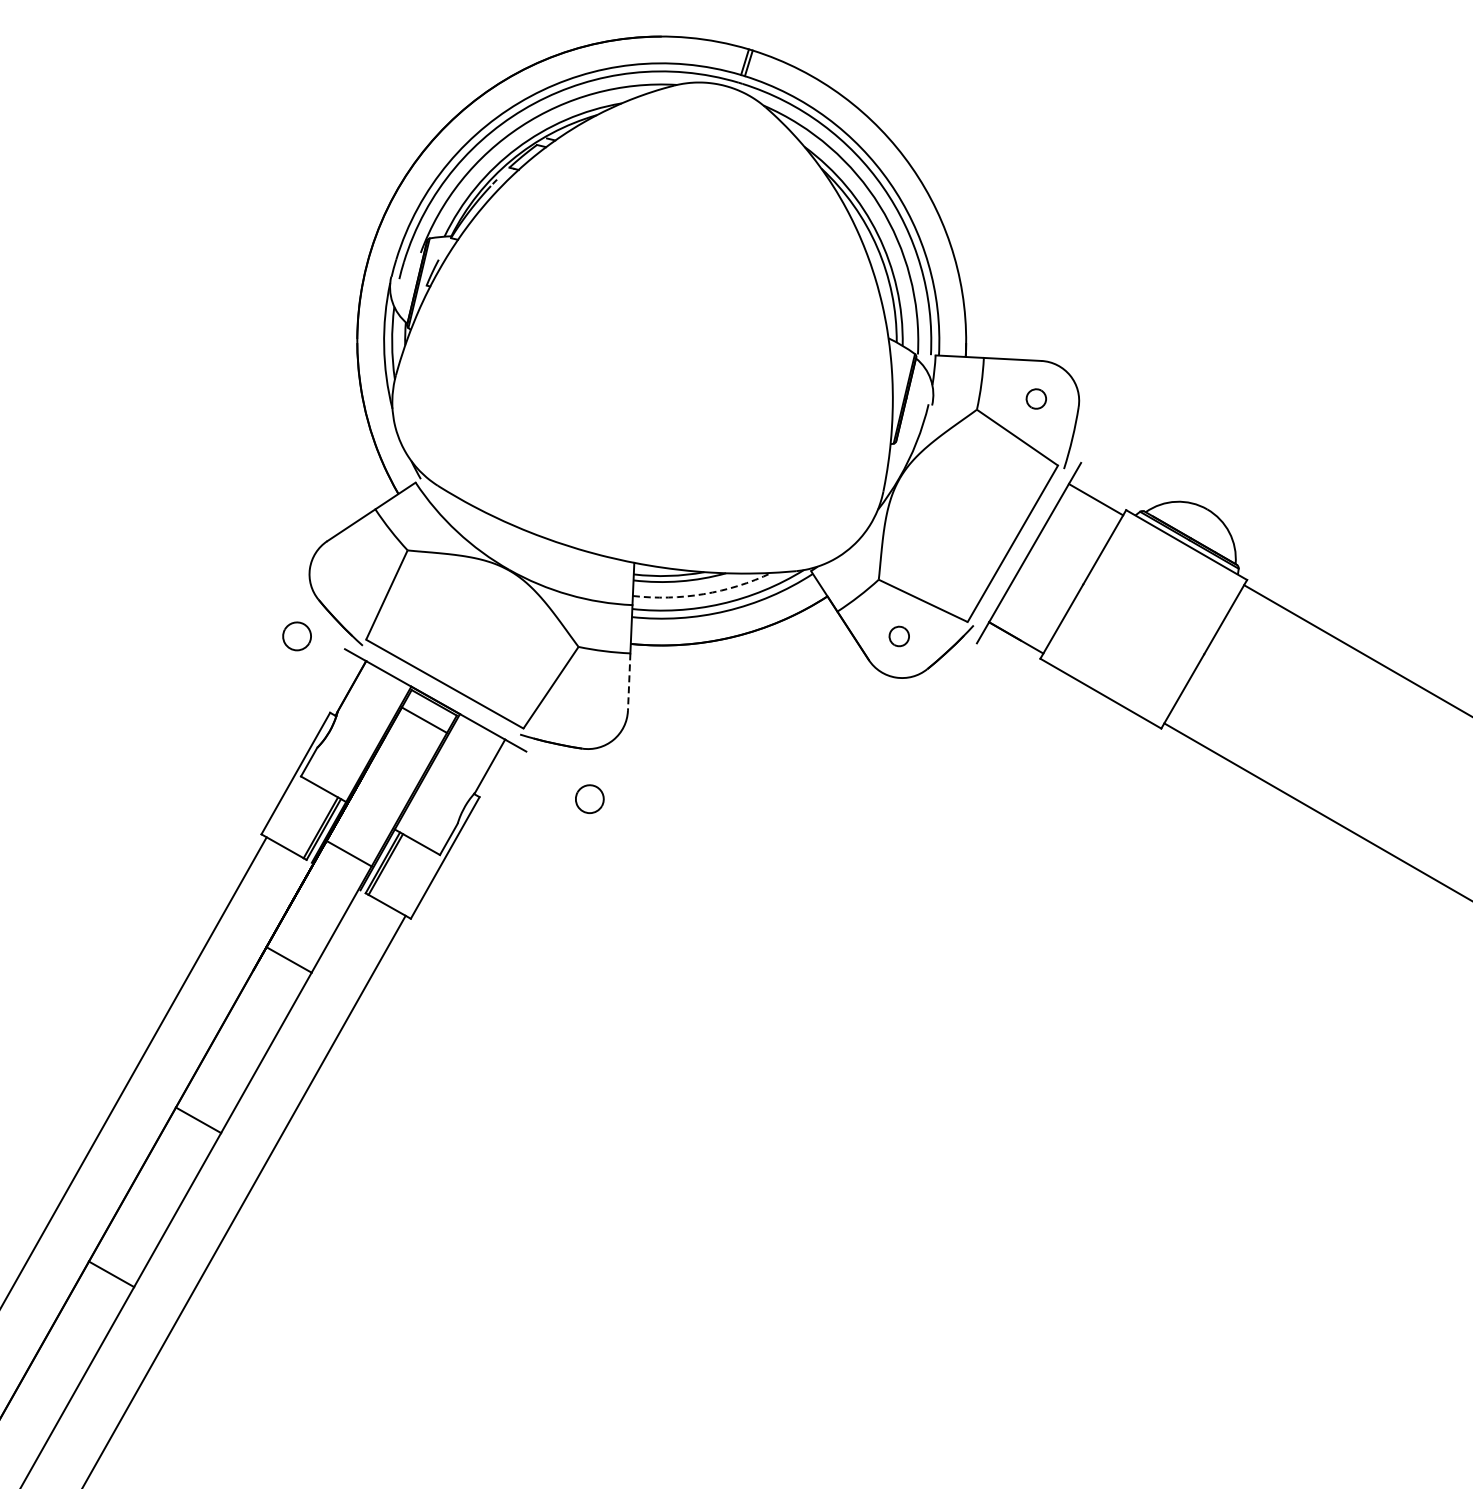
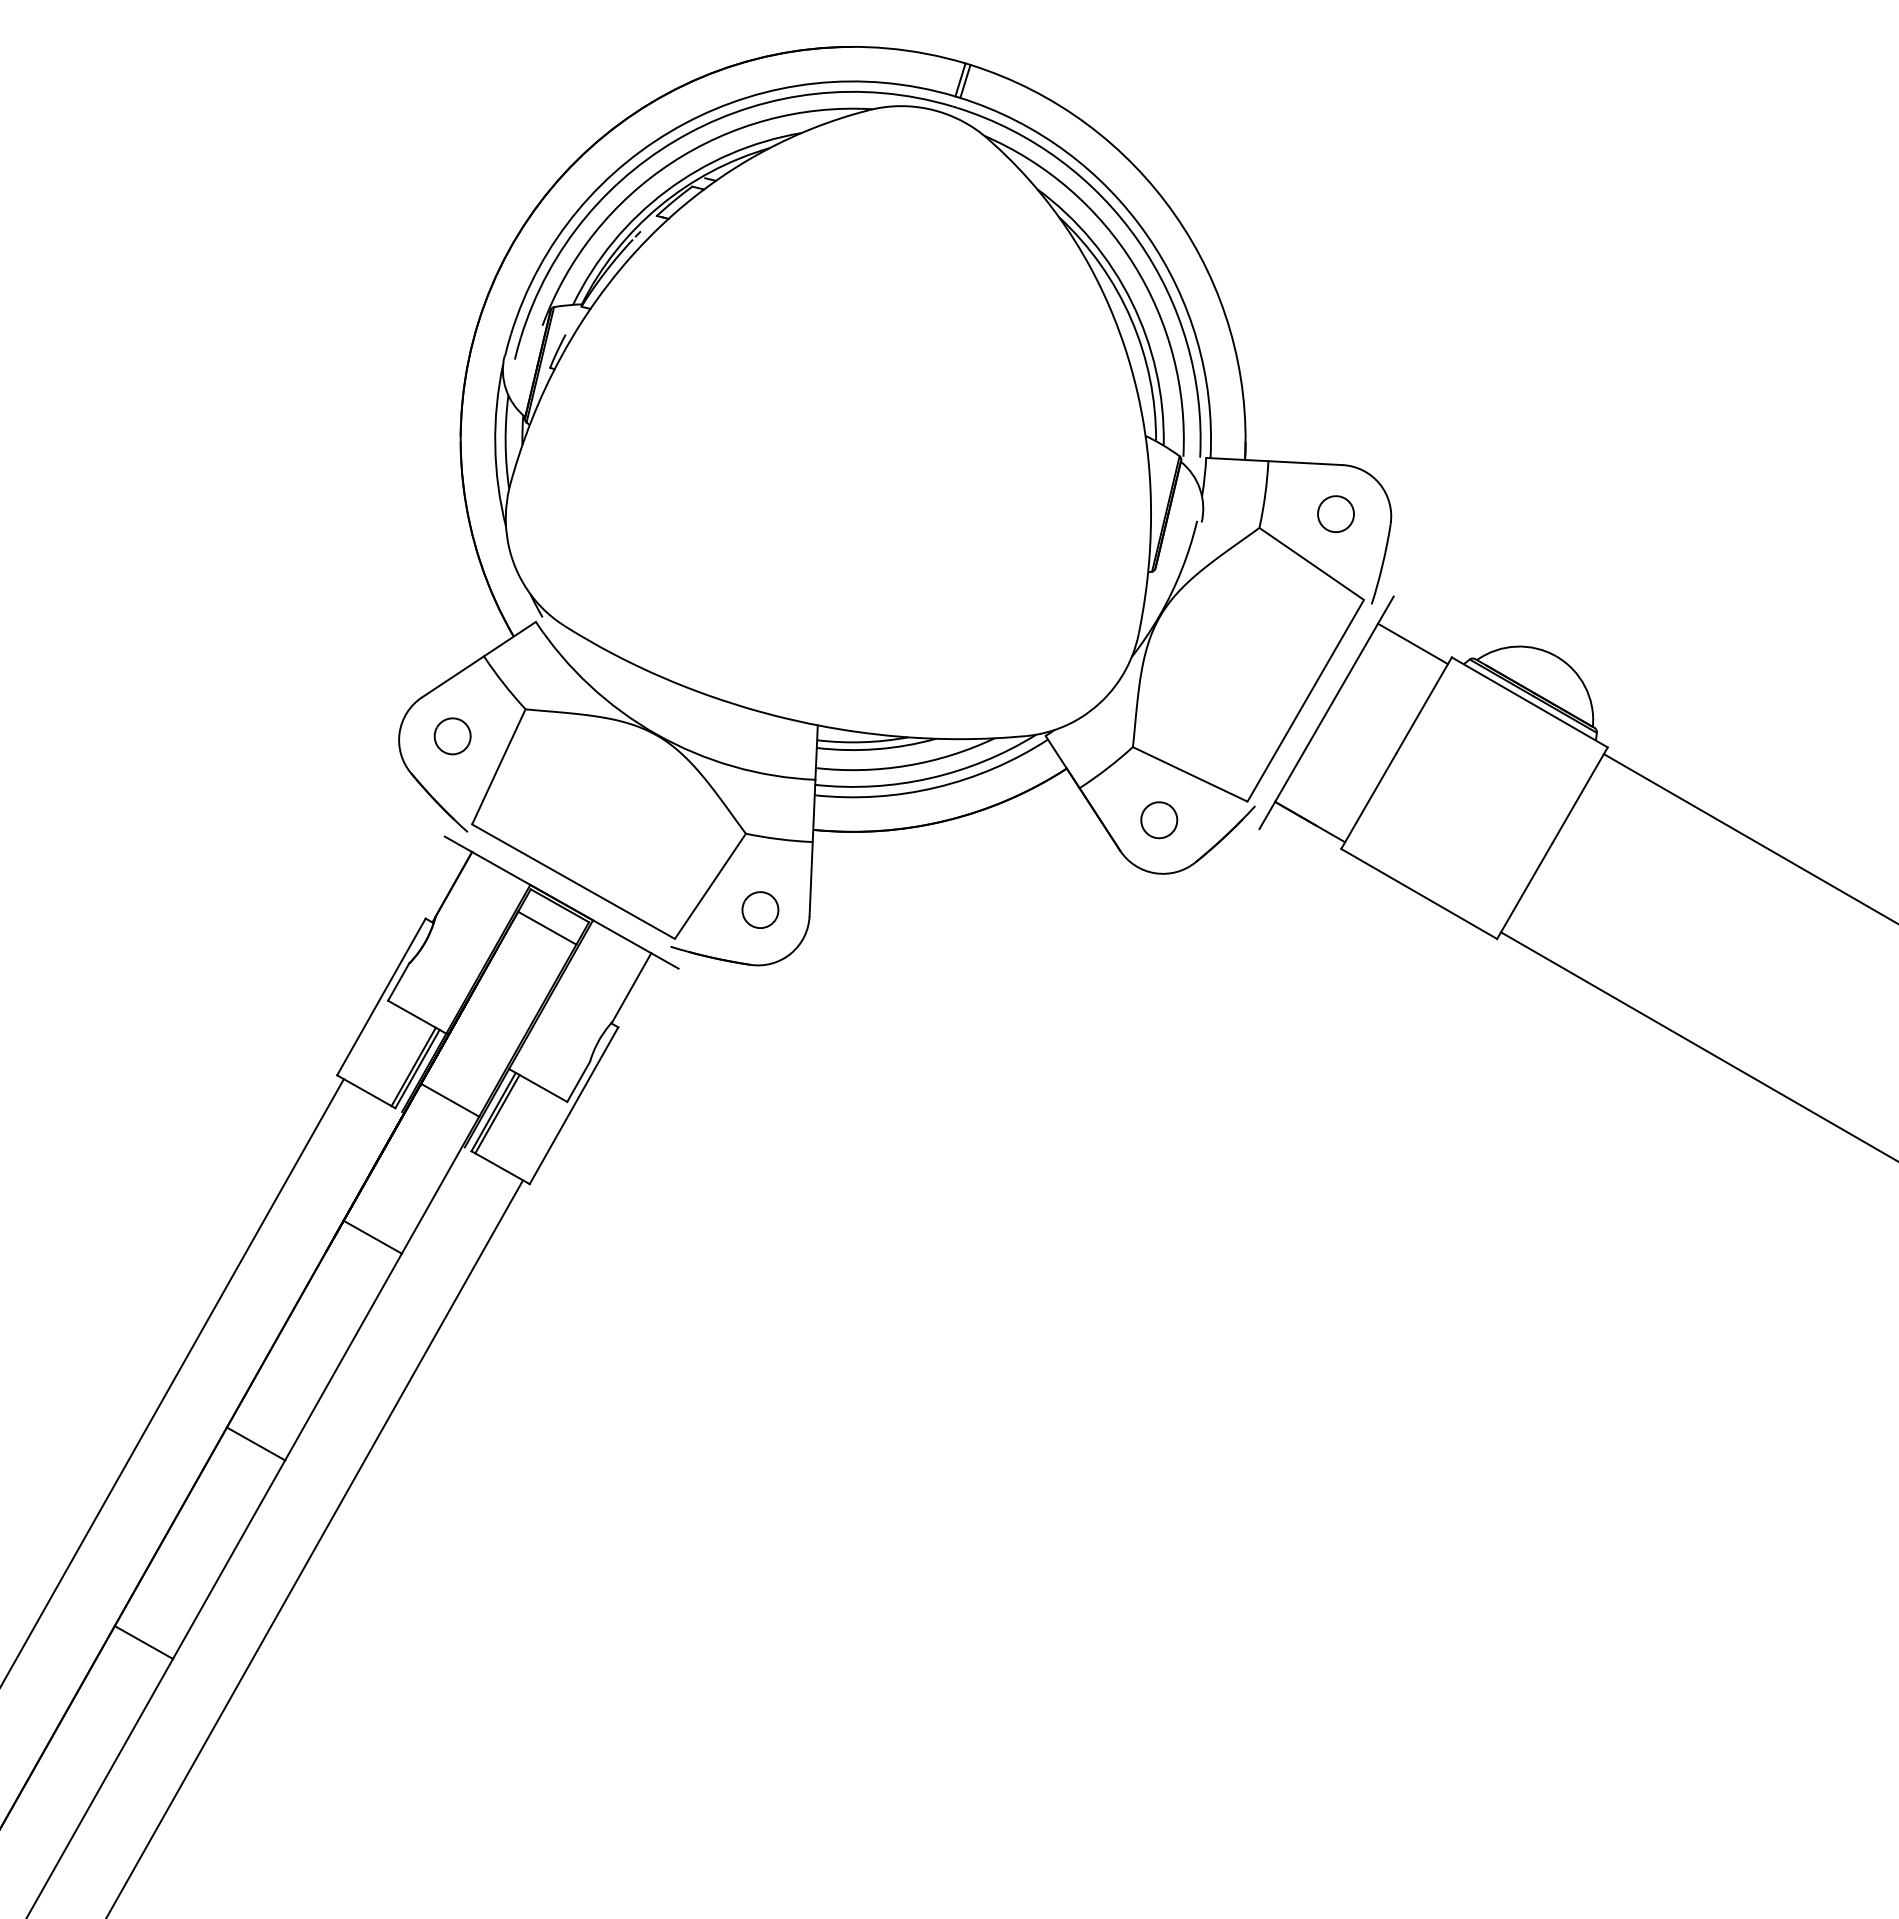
part: (1036, 398) -> (1336, 513), size x1.43
arc: (703, 594) -> (906, 766), dashed -> solid
part: (296, 636) -> (451, 736), moved
part: (899, 636) -> (1159, 820), size x1.43
line: (629, 682) -> (811, 879), dashed -> solid
part: (589, 798) -> (760, 909), moved

